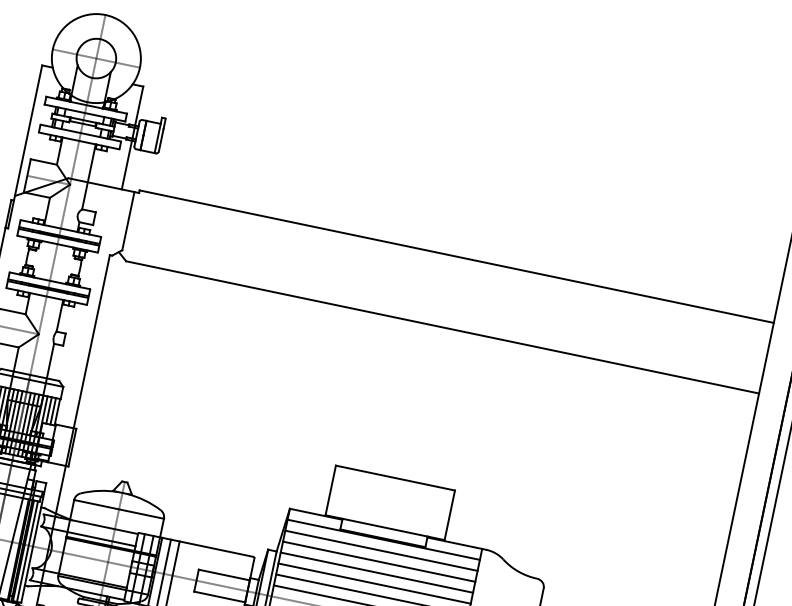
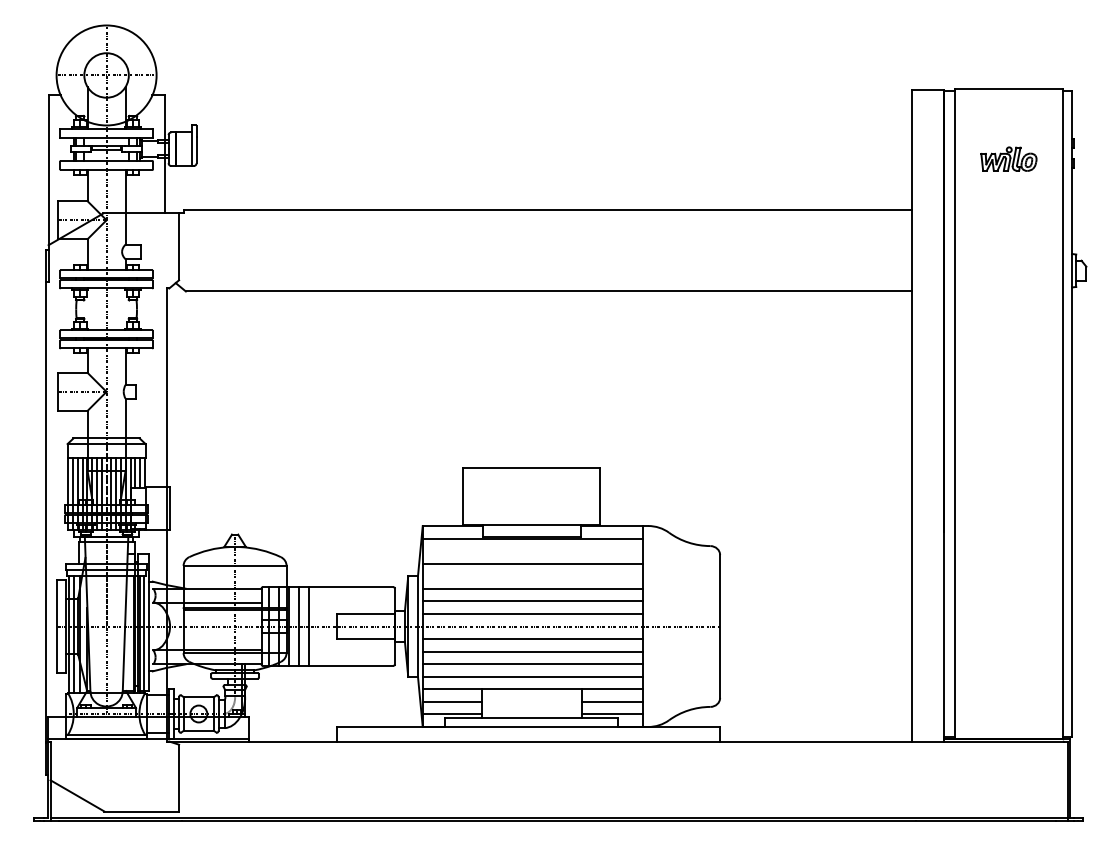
line: (380, 550) -> (532, 551), removed
line: (376, 572) -> (532, 576), removed

